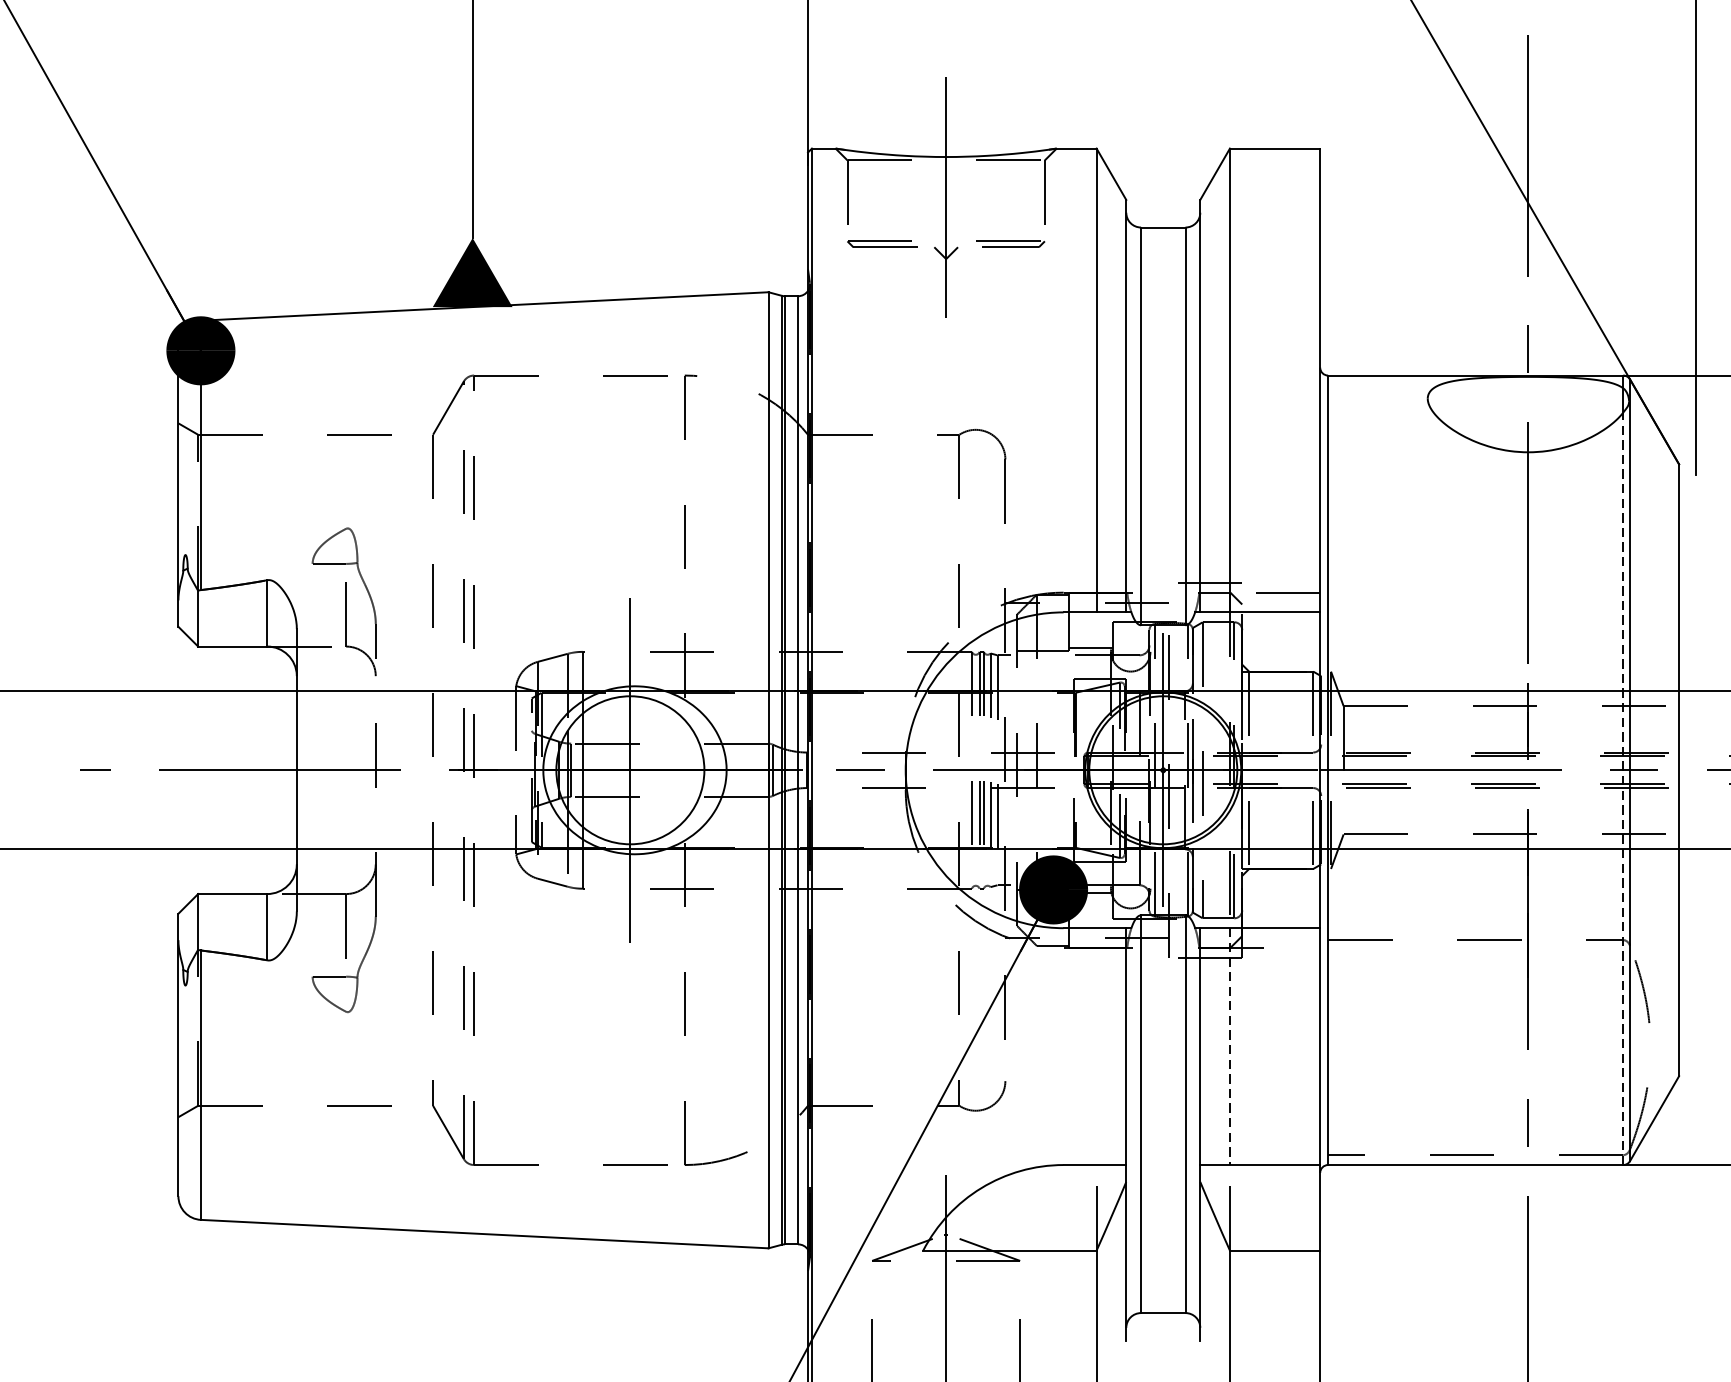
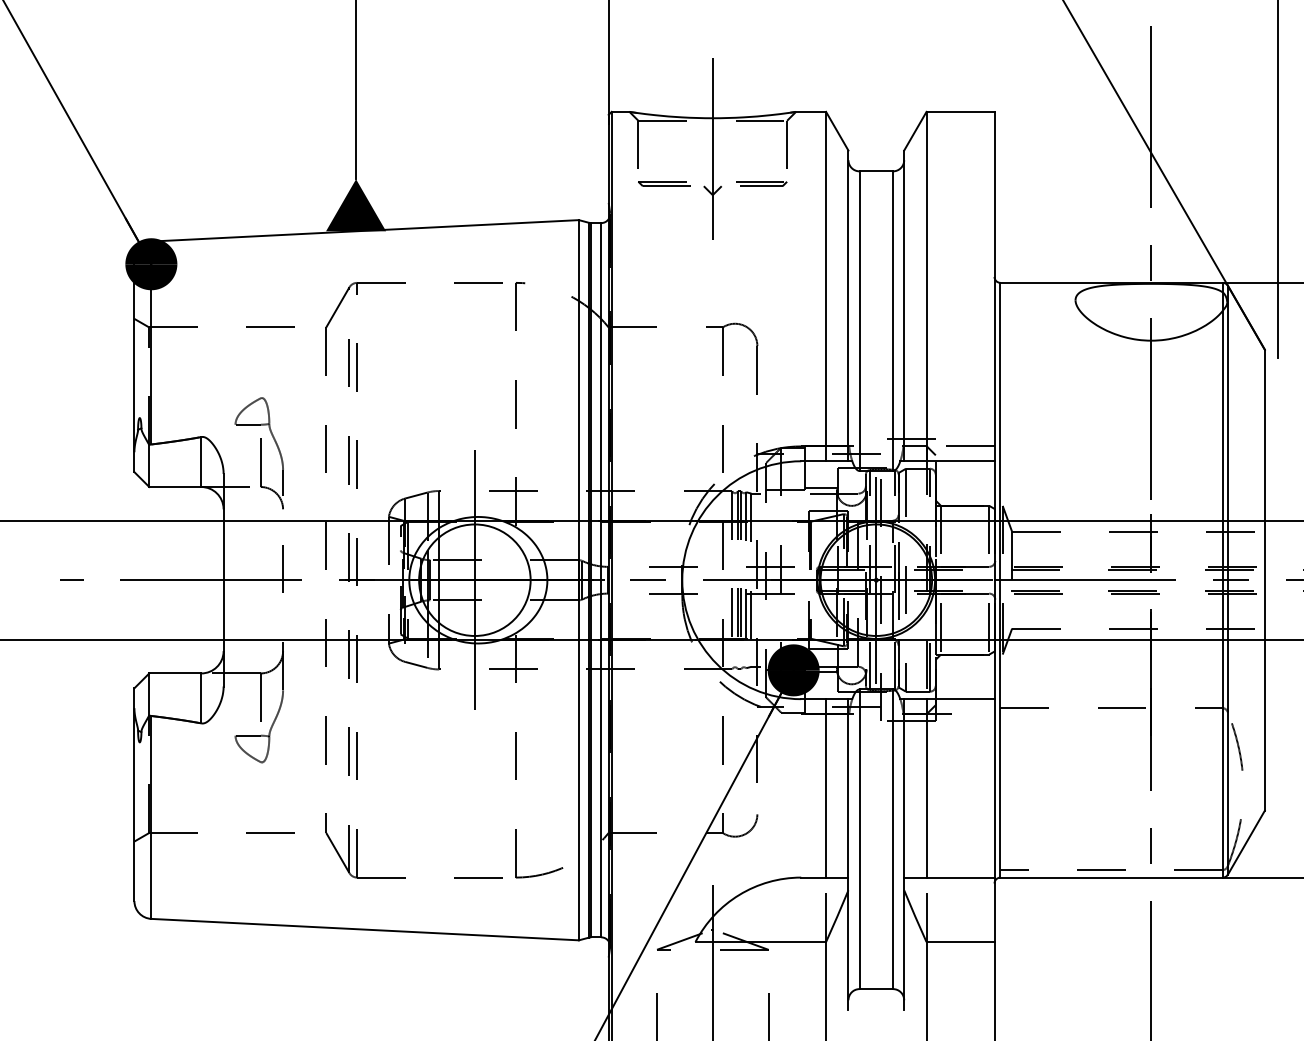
line: (1622, 787) -> (1222, 593), dashed -> solid
line: (1097, 1046) -> (826, 788), added
line: (1229, 1046) -> (926, 788), dashed -> solid

